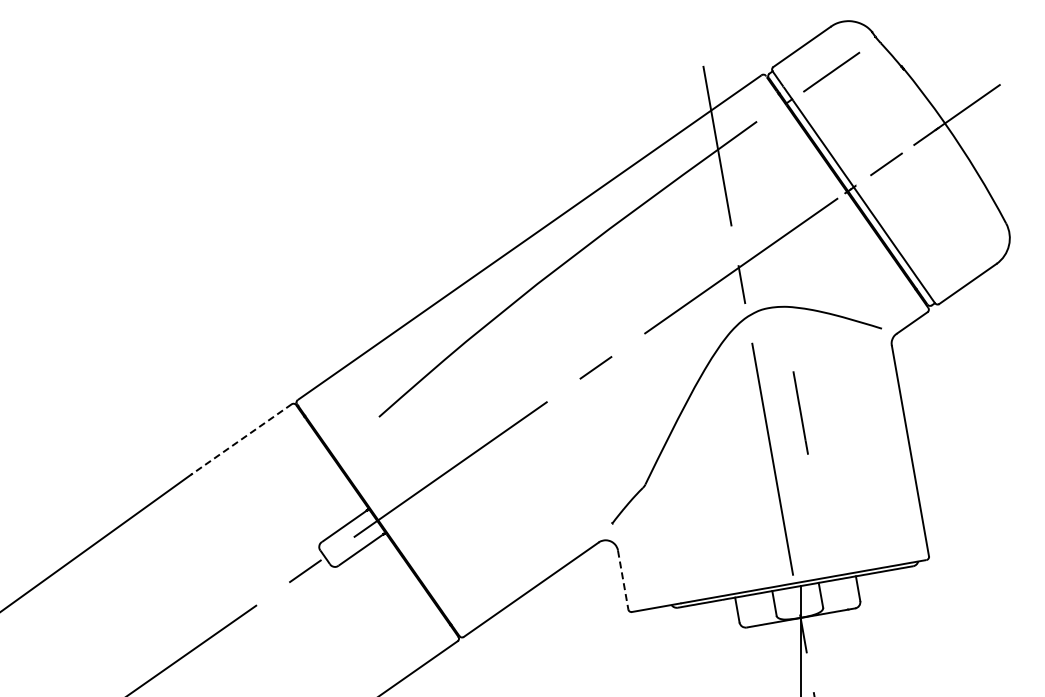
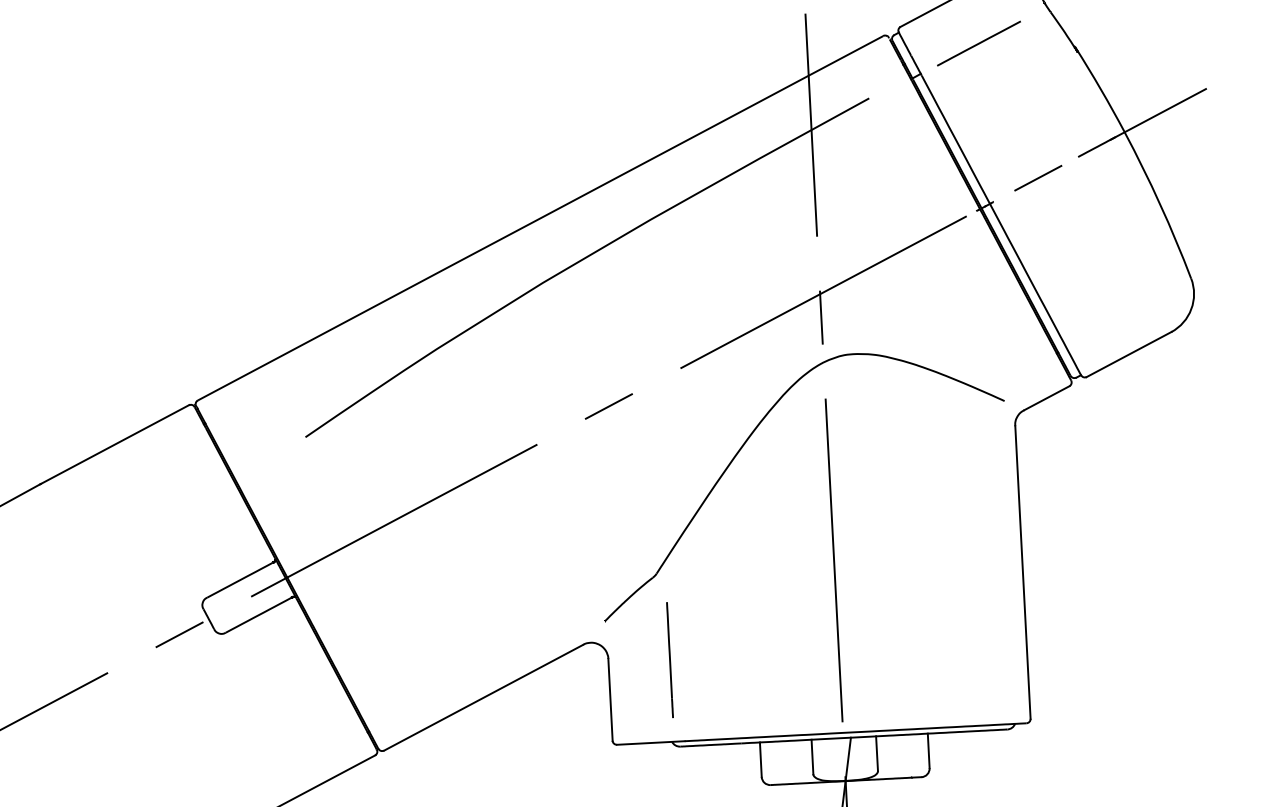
line: (800, 412) -> (669, 659), moved
line: (241, 439) -> (114, 444), dashed -> solid
line: (623, 580) -> (610, 700), dashed -> solid

